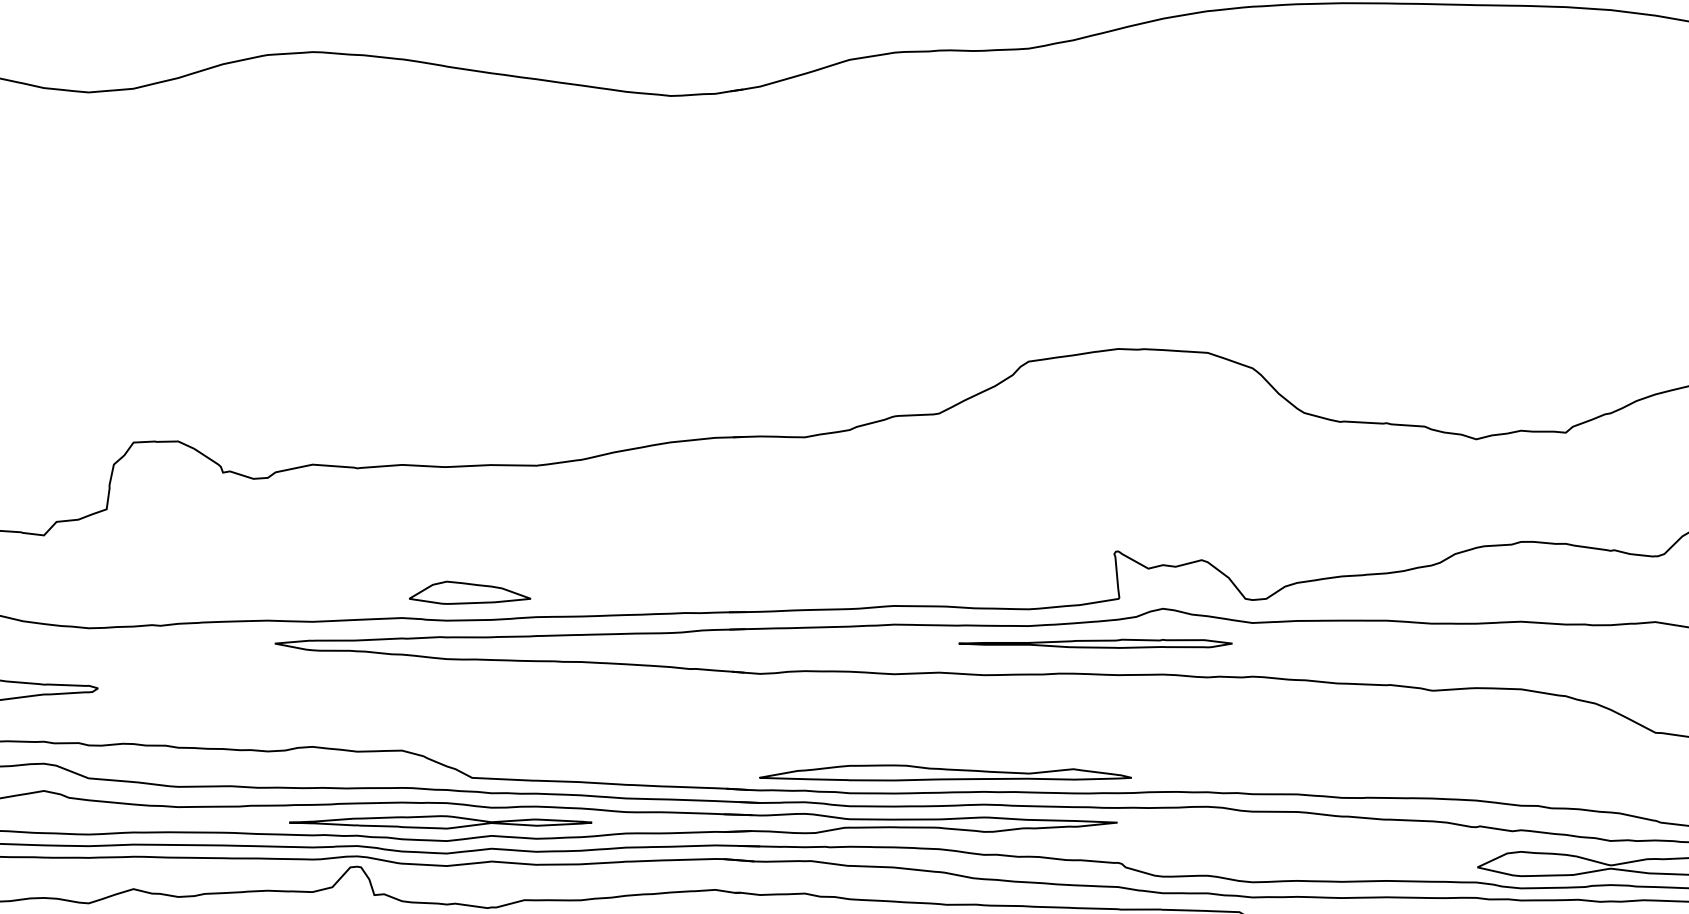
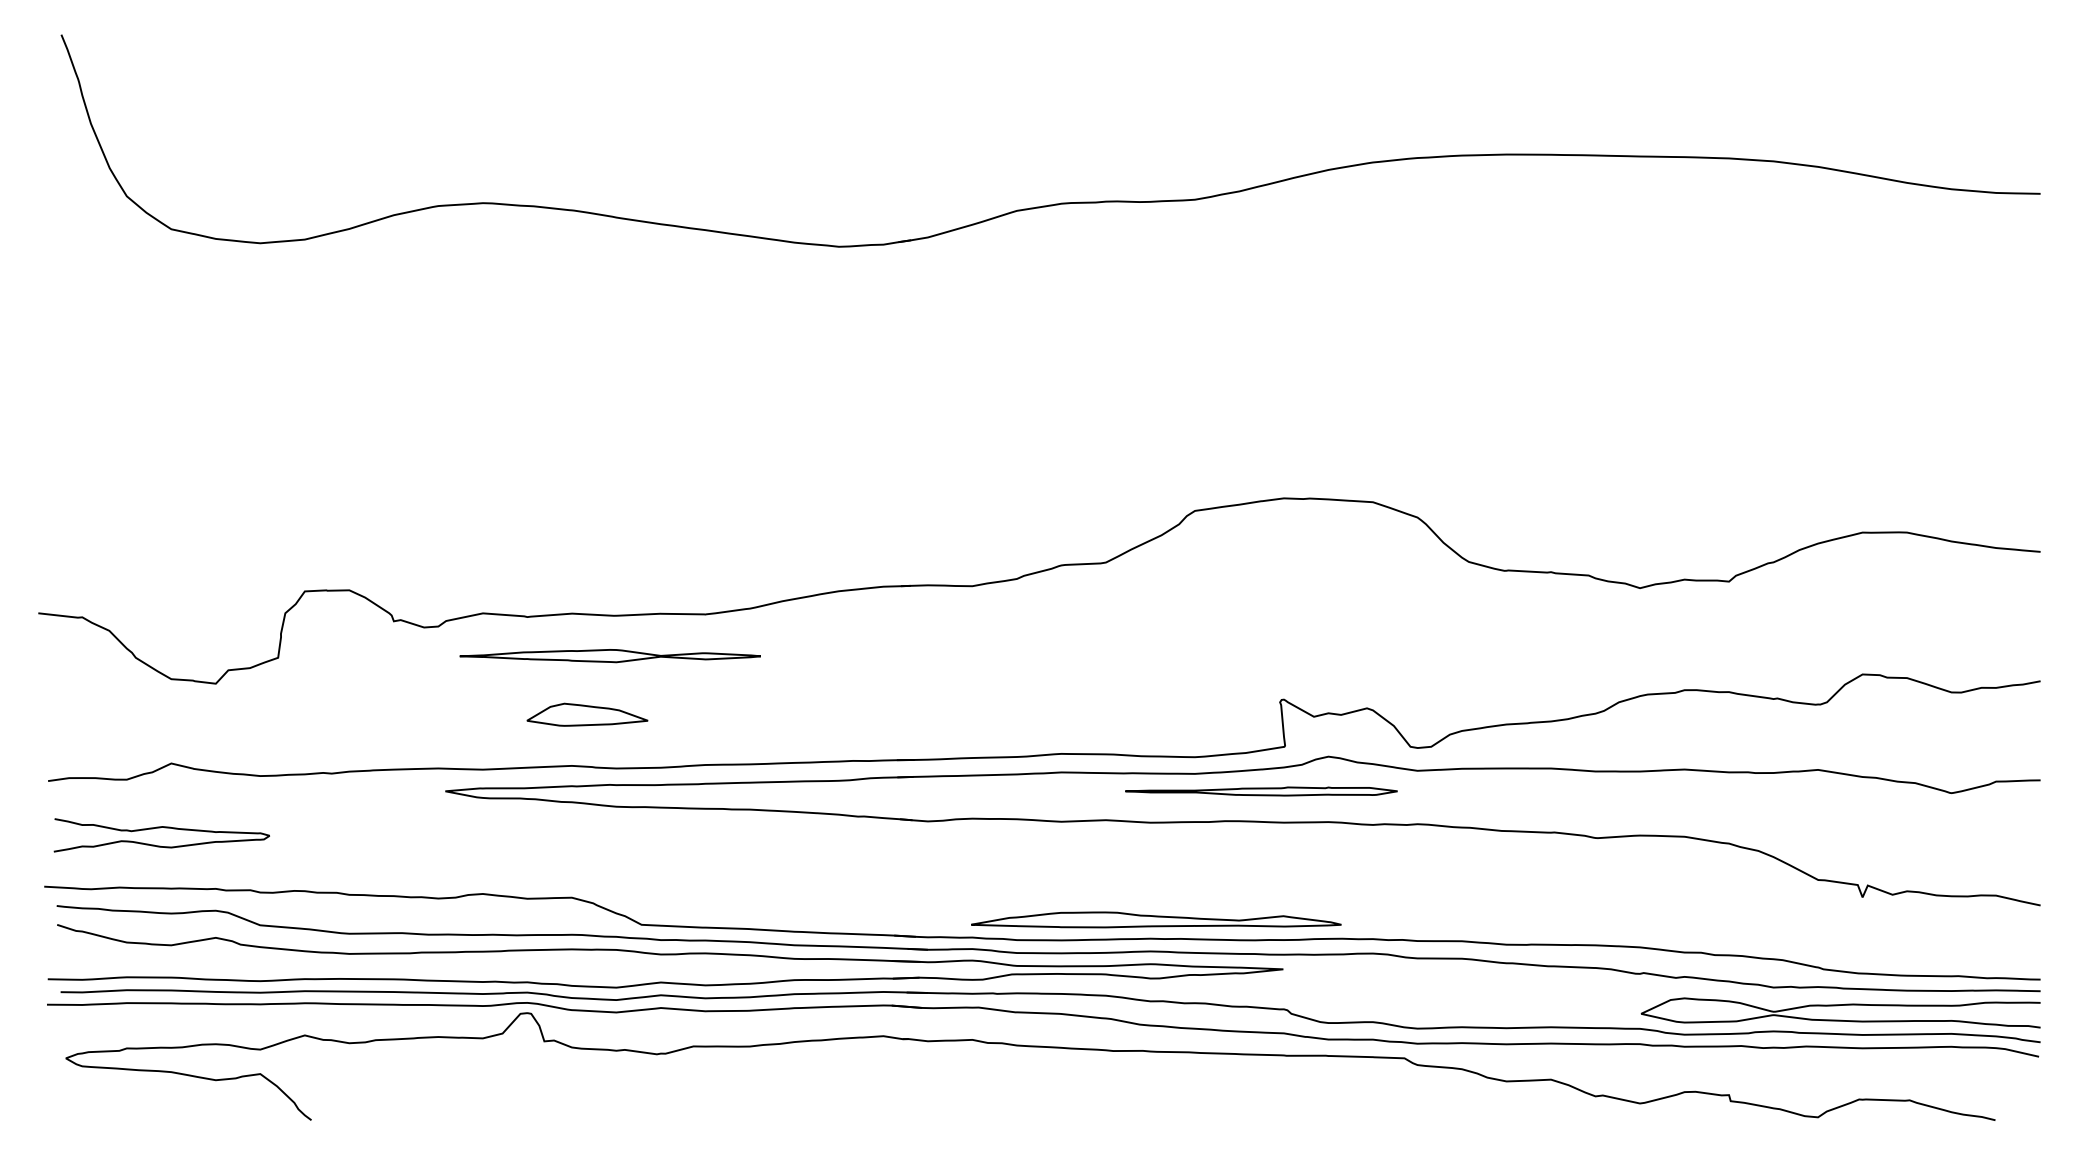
part: (470, 592) -> (587, 714), moved
part: (945, 772) -> (1156, 919), moved
part: (439, 822) -> (609, 656), moved

